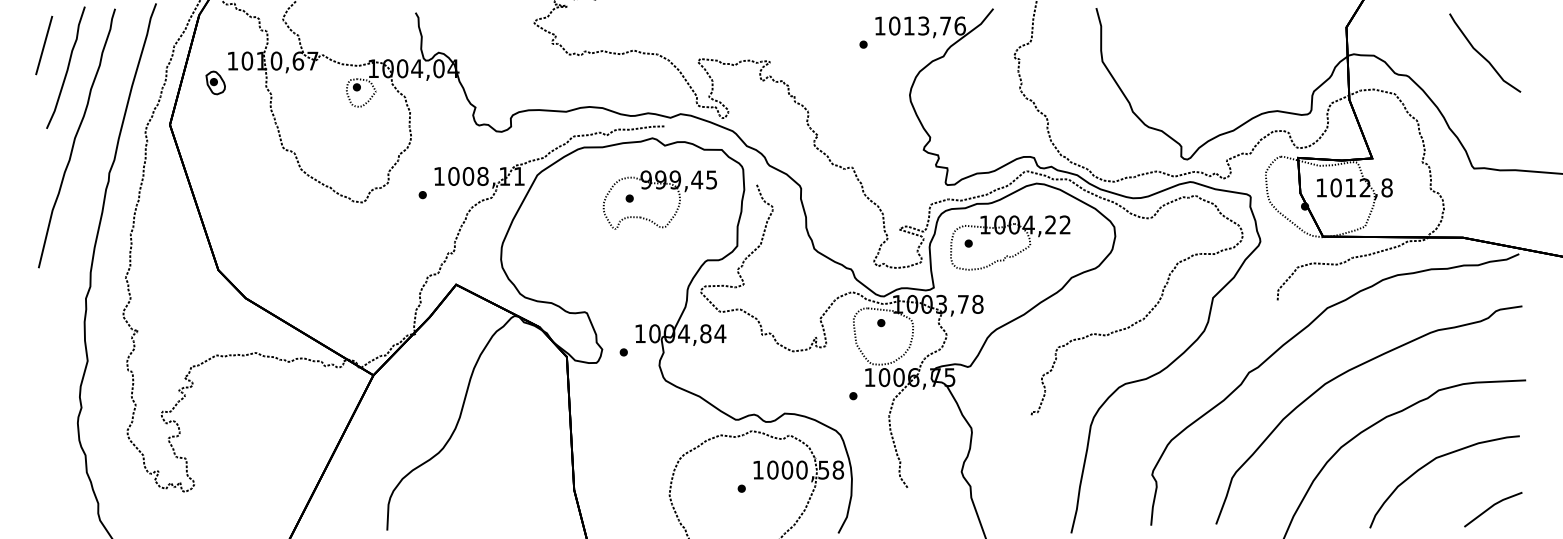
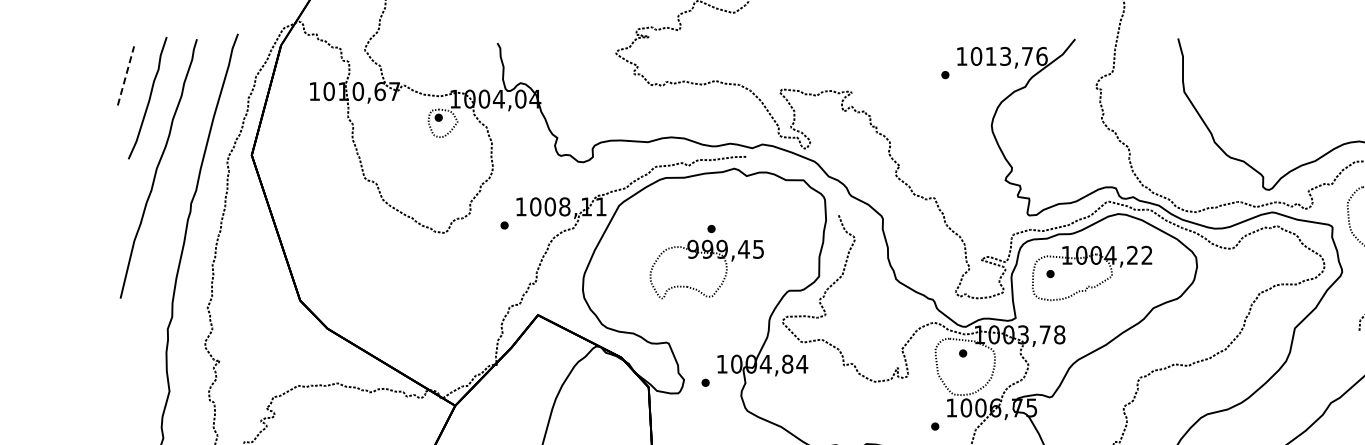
line: (44, 45) -> (126, 75), solid -> dashed
part: (215, 82) -> (297, 112), removed
part: (659, 189) -> (706, 258), moved

